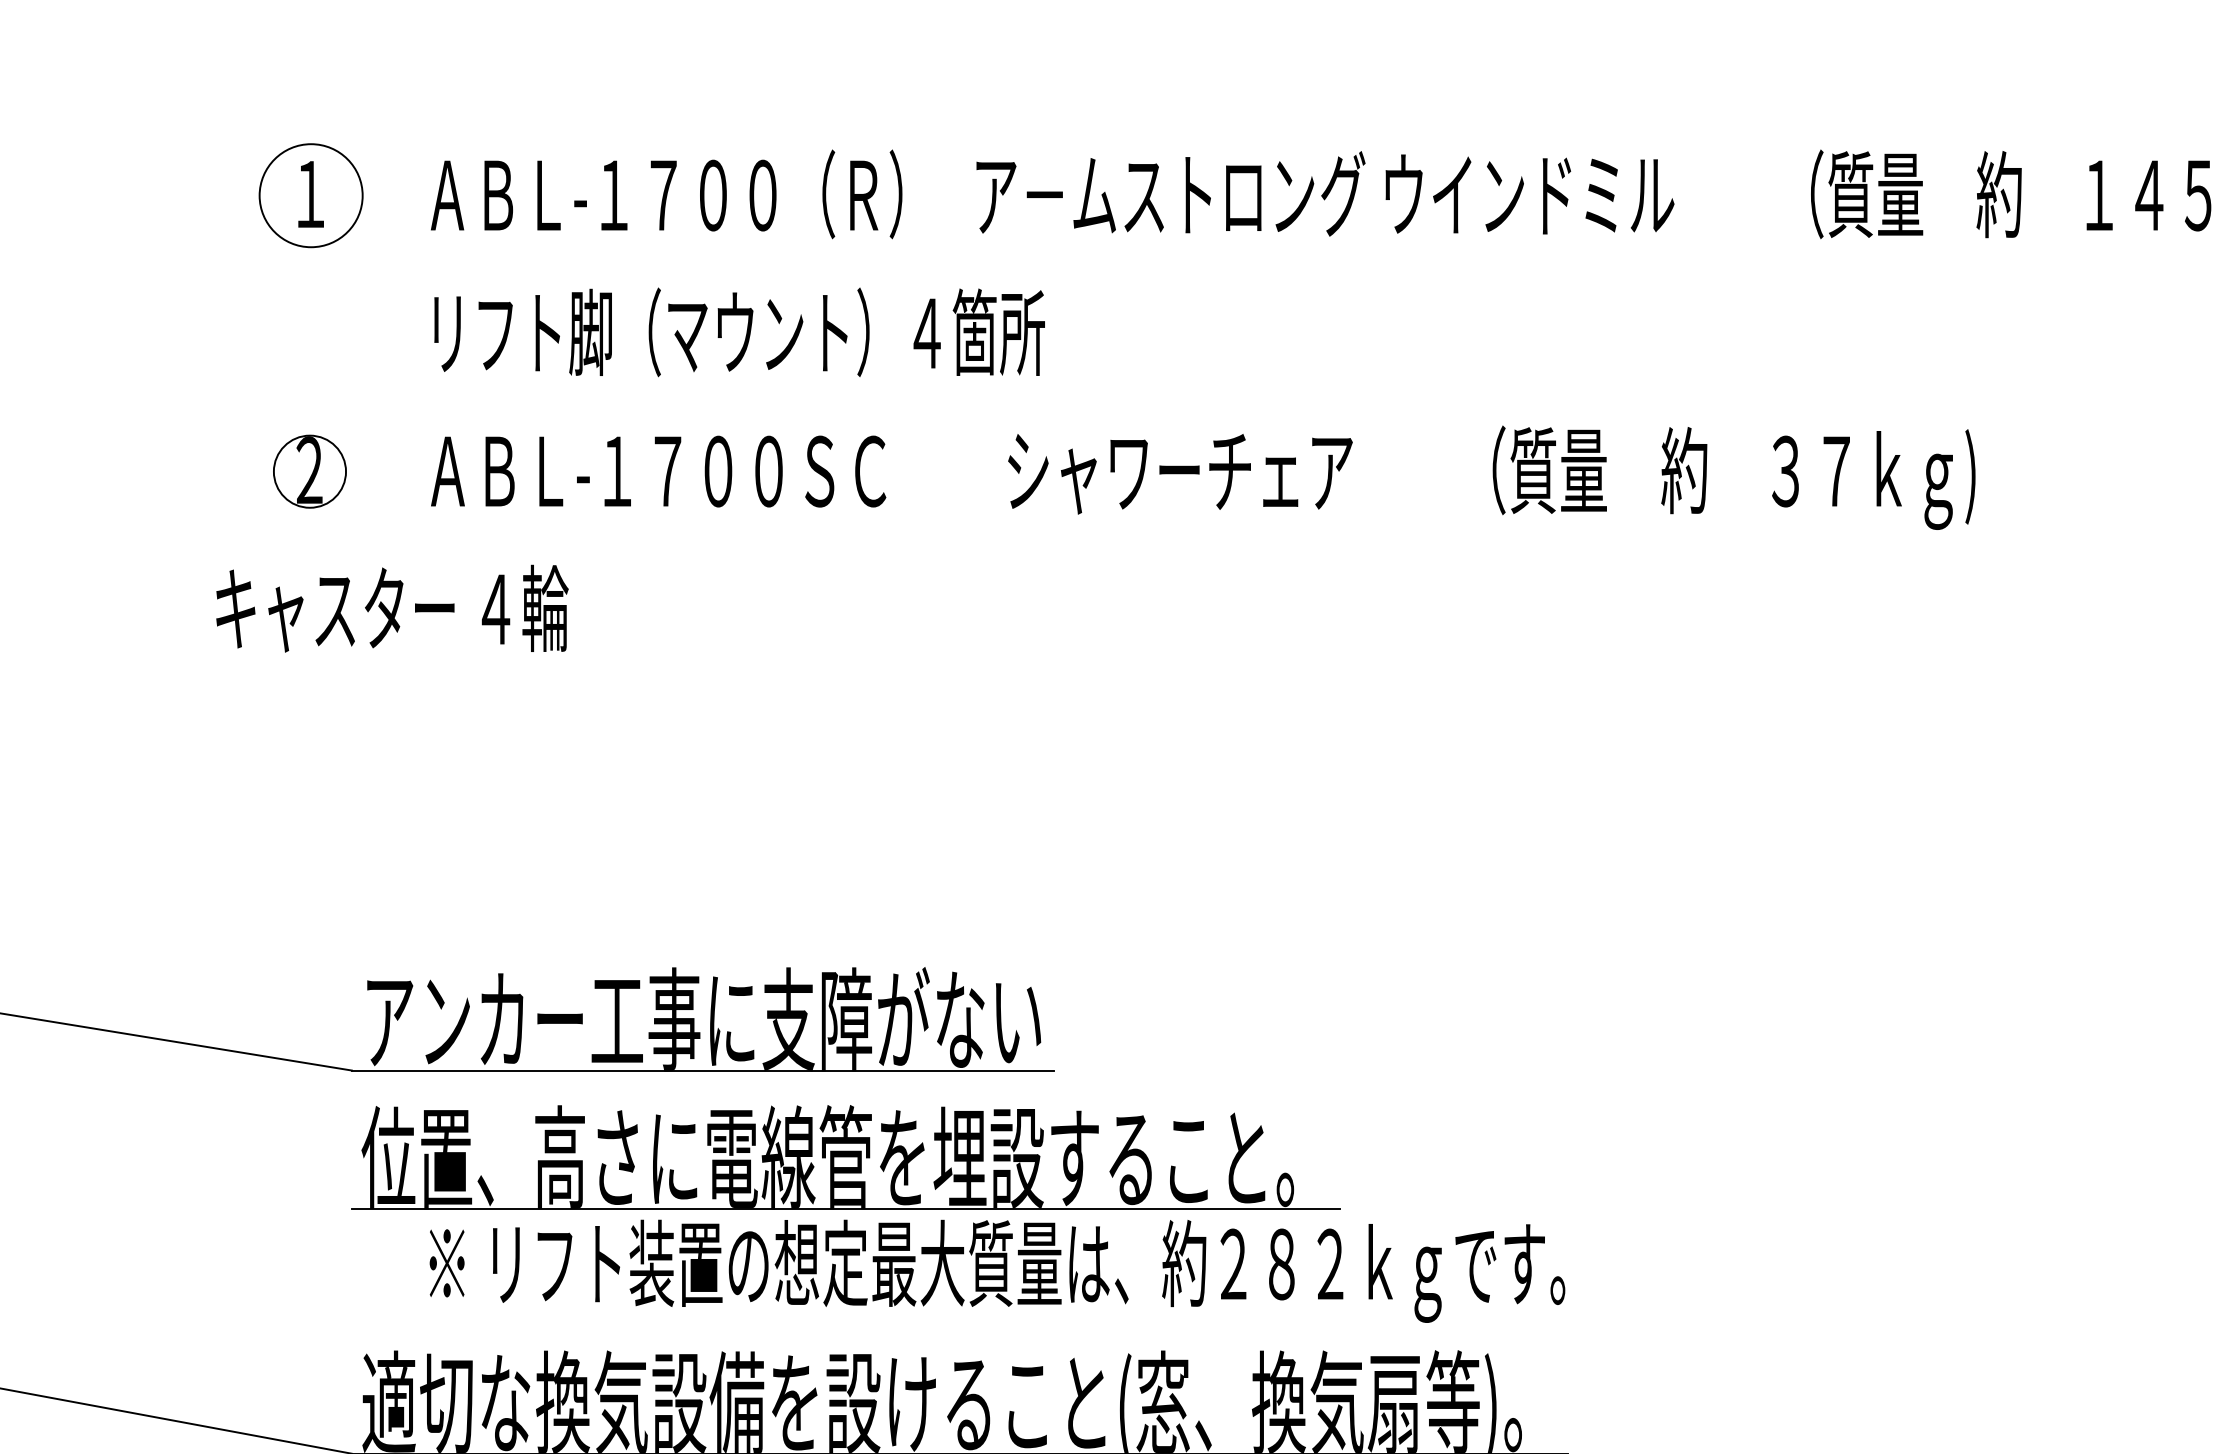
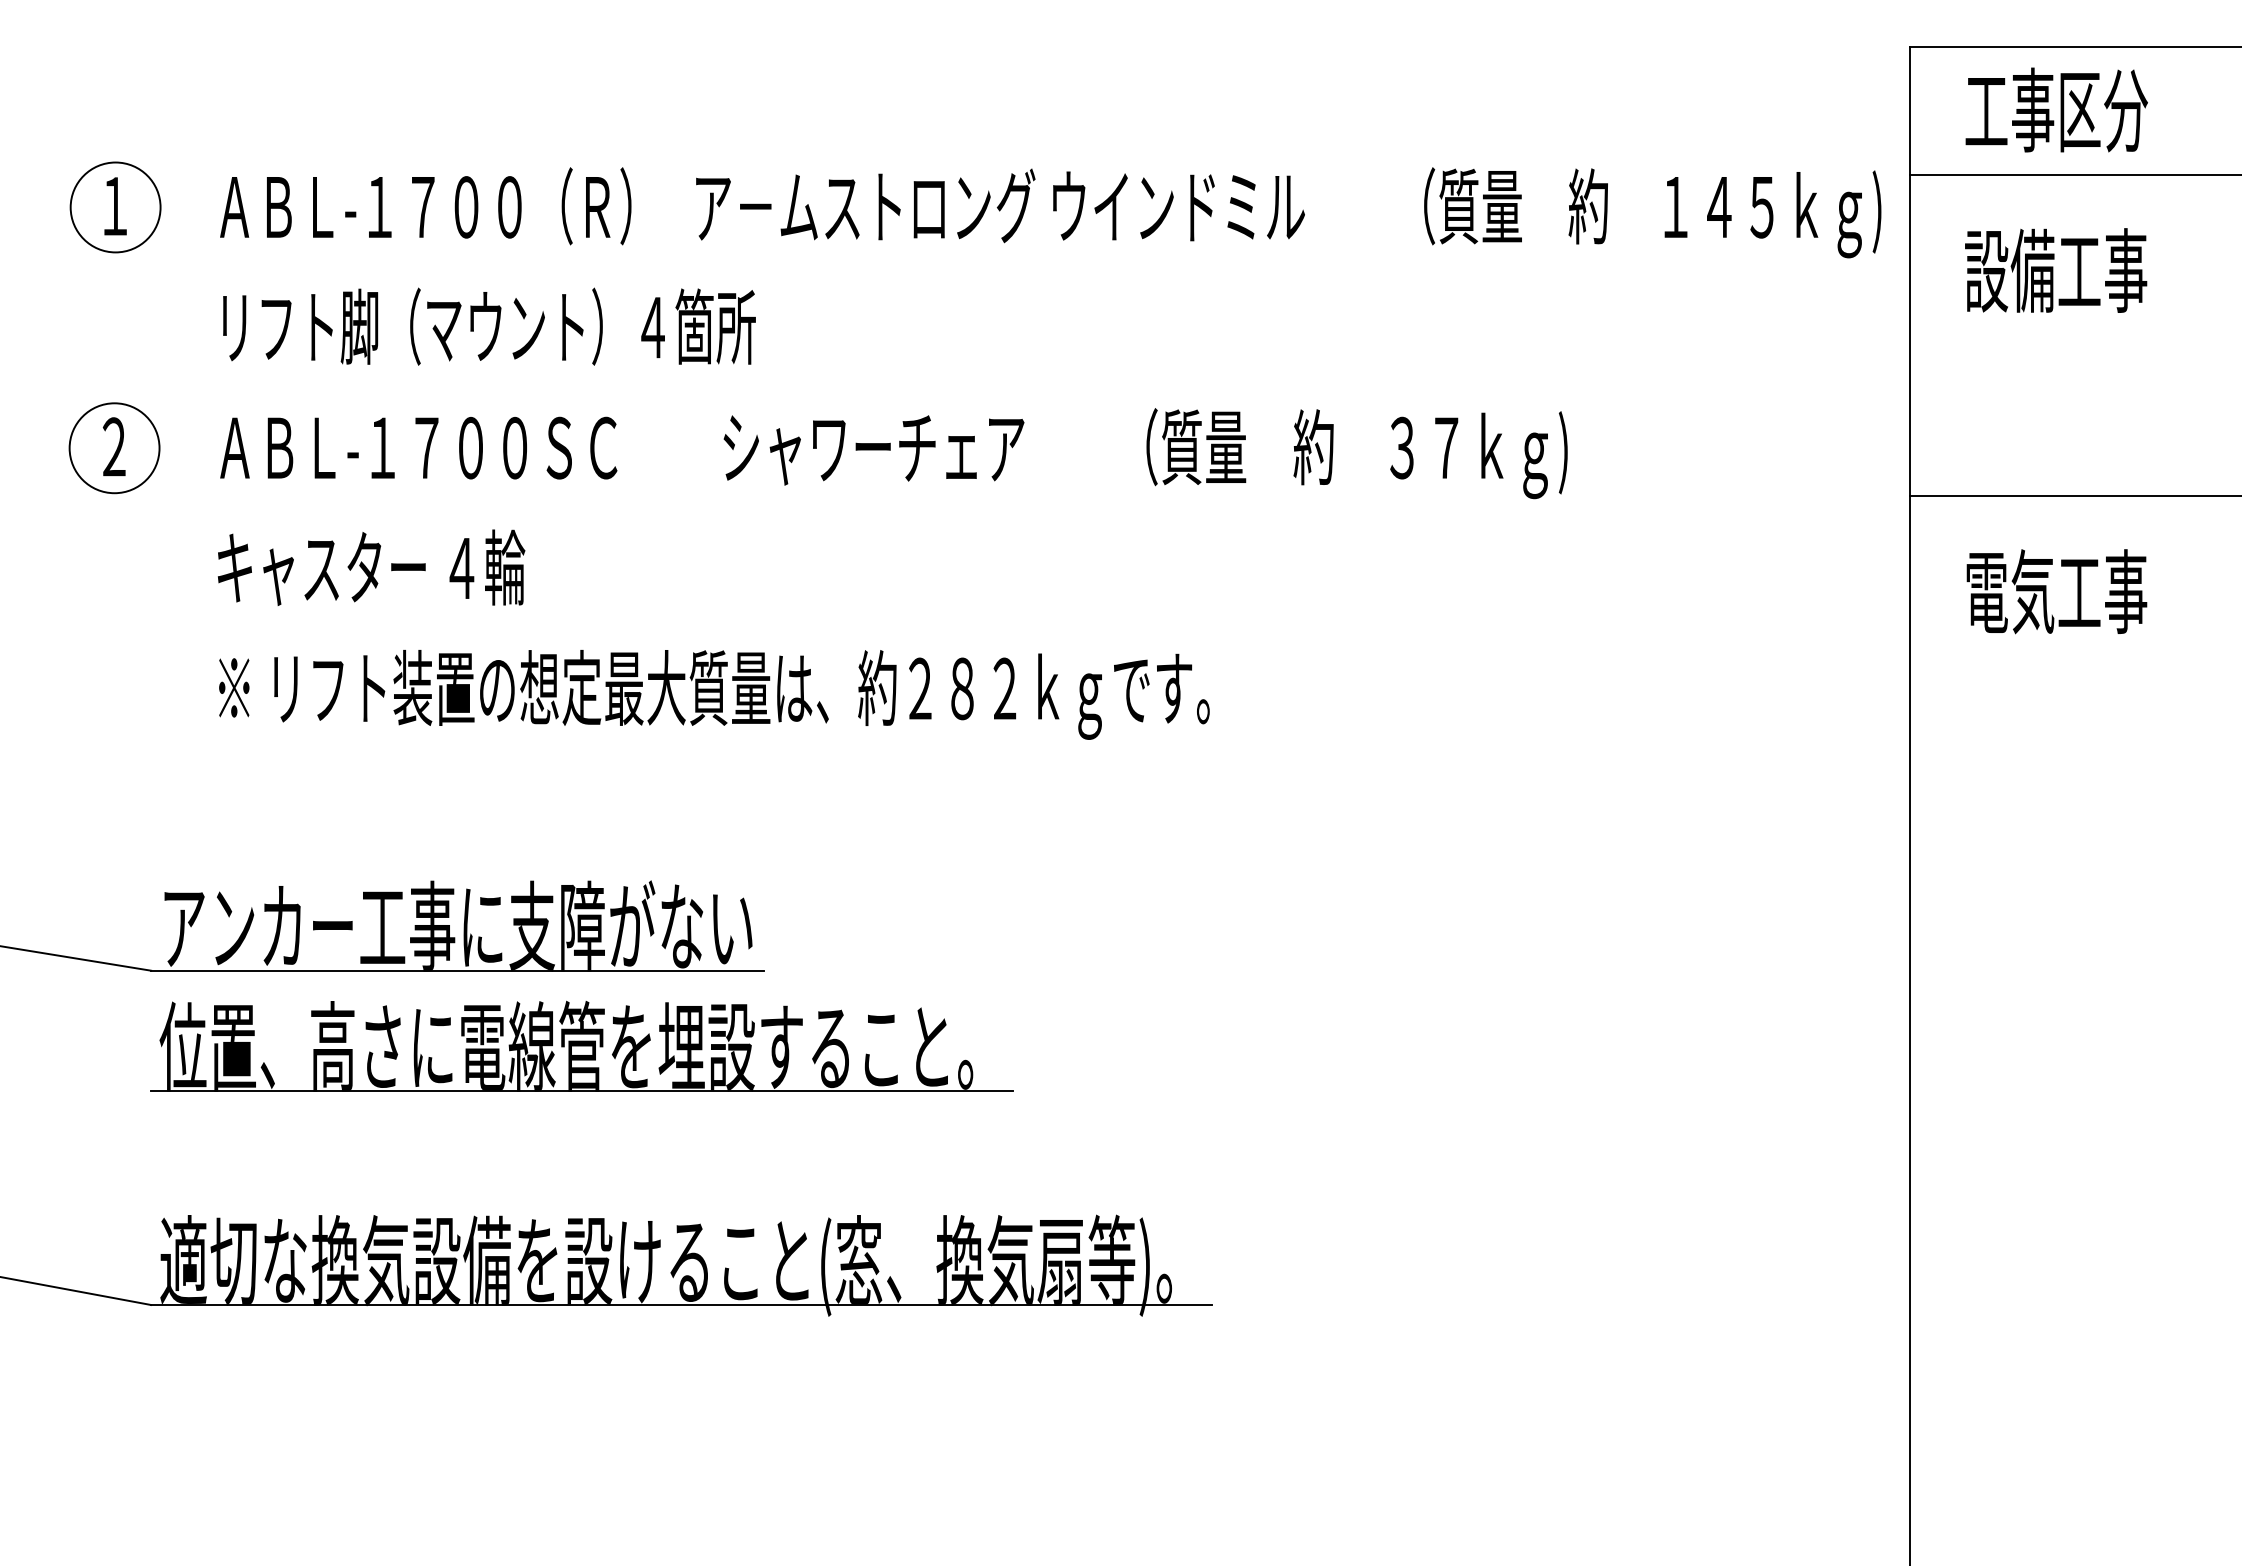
circle: (309, 471) -> (114, 448), size x1.43
text: (392, 608) -> (371, 567), moved
text: (997, 1270) -> (714, 694), moved

